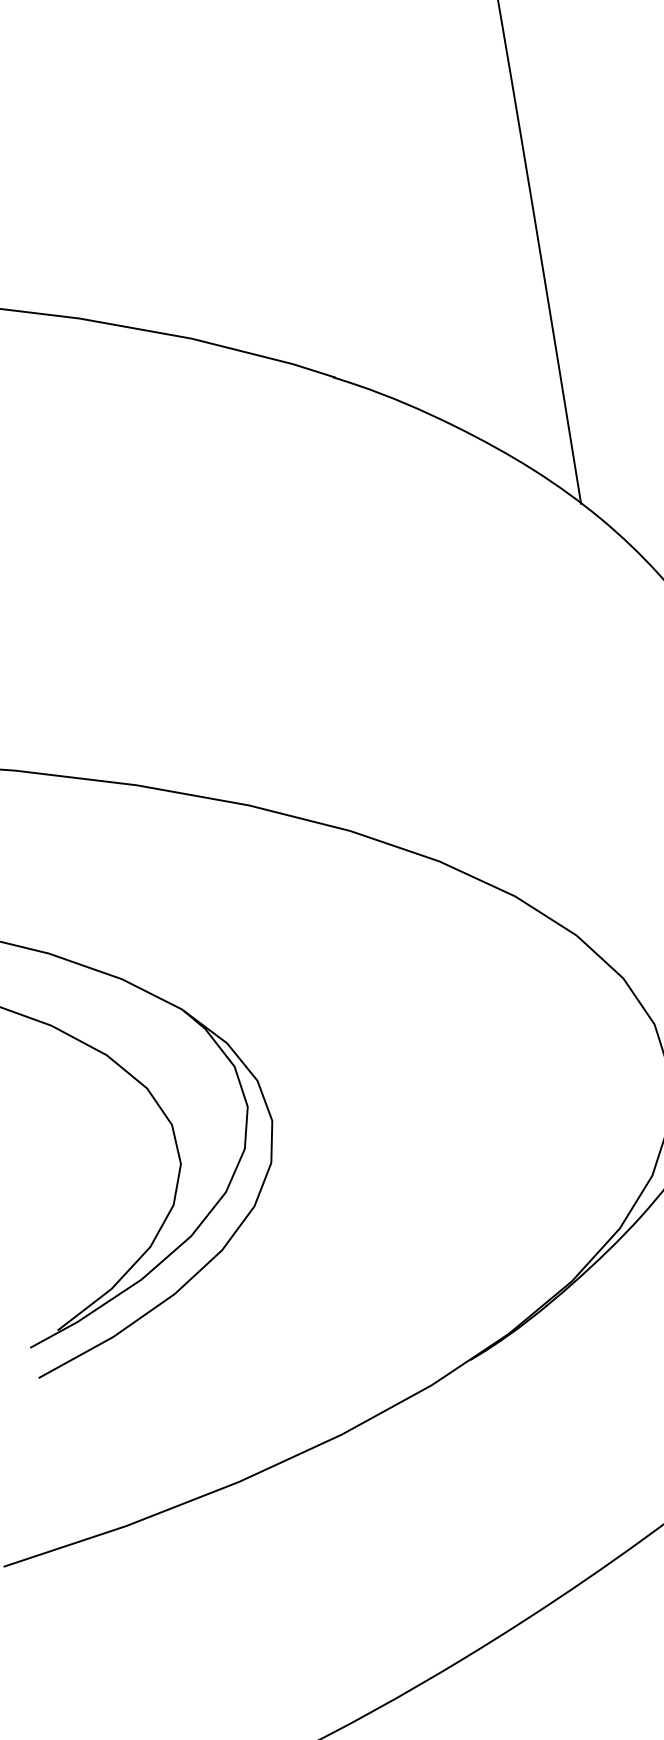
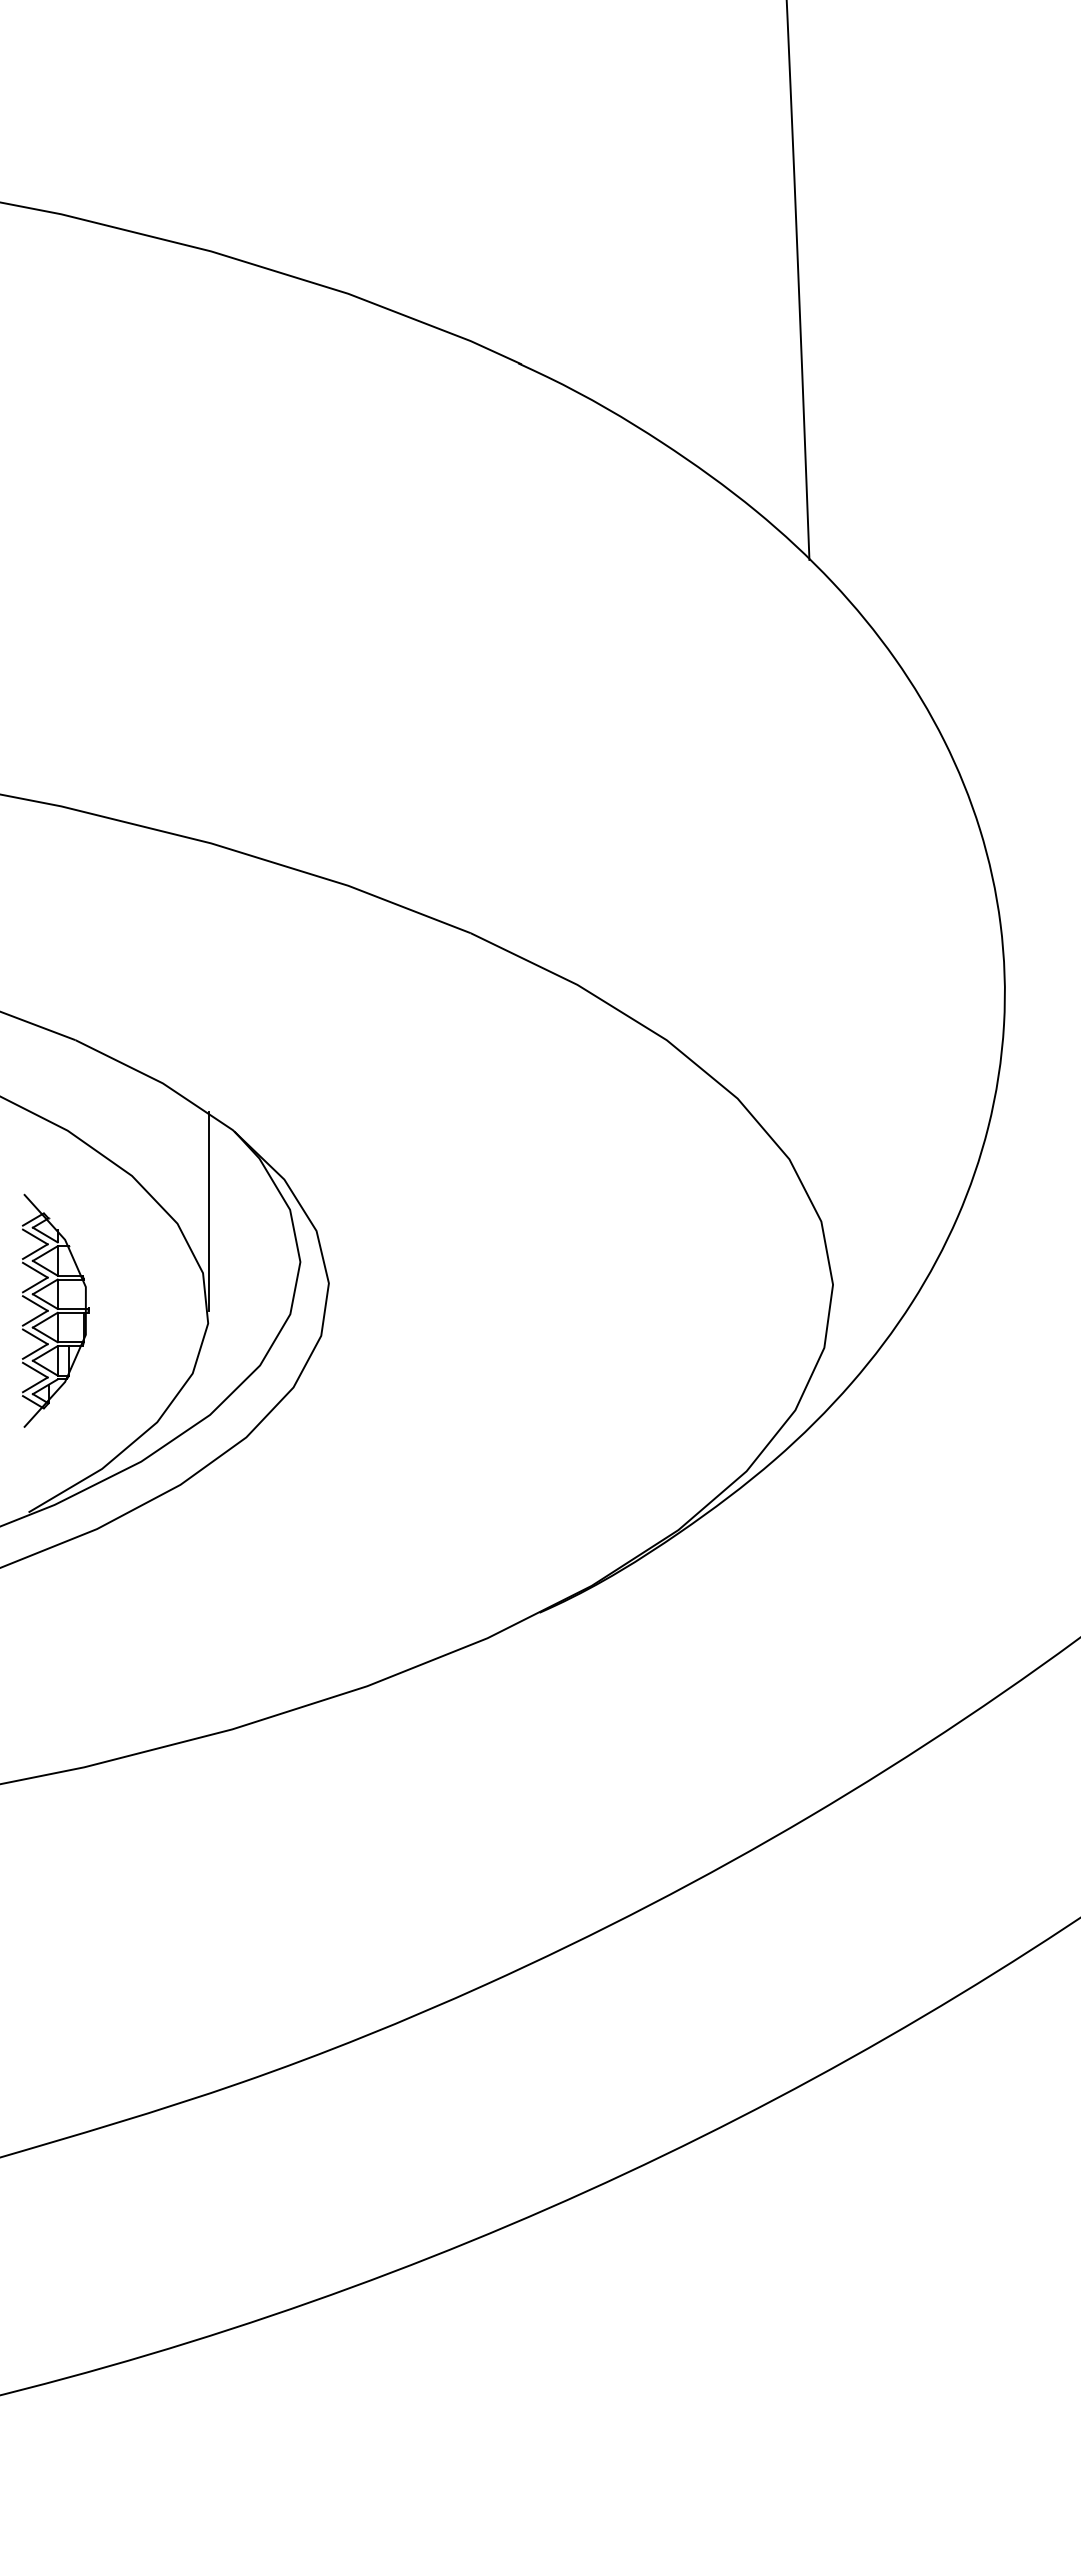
line: (170, 1075) -> (208, 1211), added
part: (59, 1168) -> (55, 1310), added

